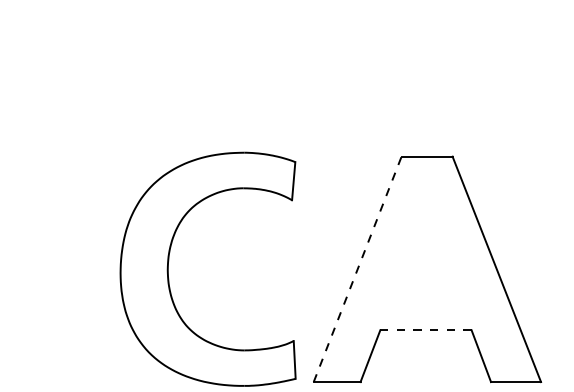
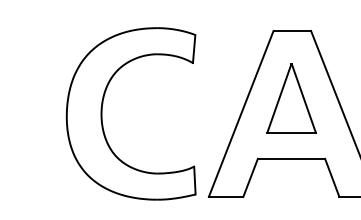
part: (426, 247) -> (291, 97), added
line: (357, 269) -> (241, 114), dashed -> solid
line: (425, 330) -> (291, 158), dashed -> solid

